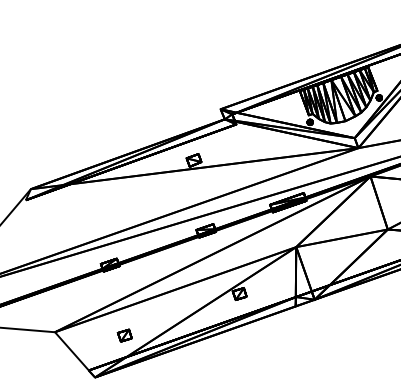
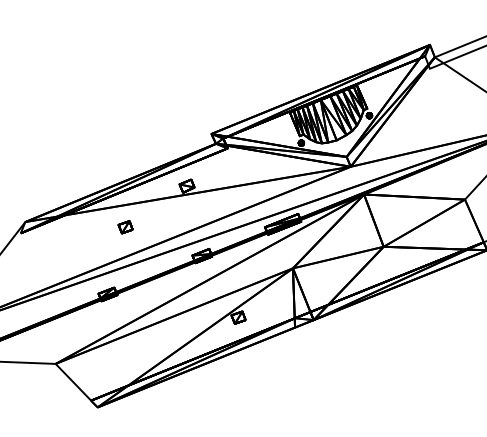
part: (124, 335) -> (125, 227), moved

